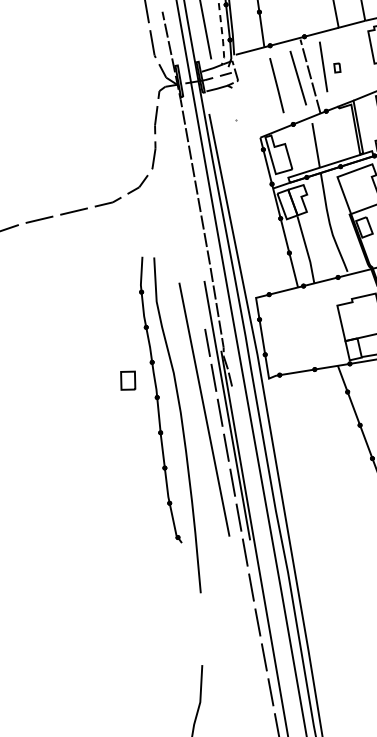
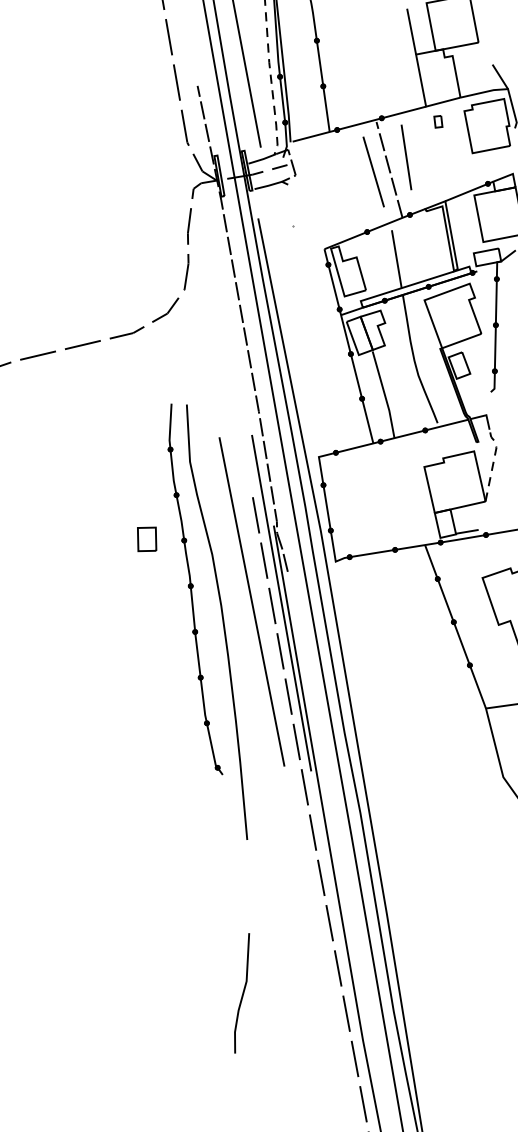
part: (337, 67) -> (438, 121), moved
line: (276, 85) -> (345, 181), removed
part: (128, 380) -> (147, 539), moved

